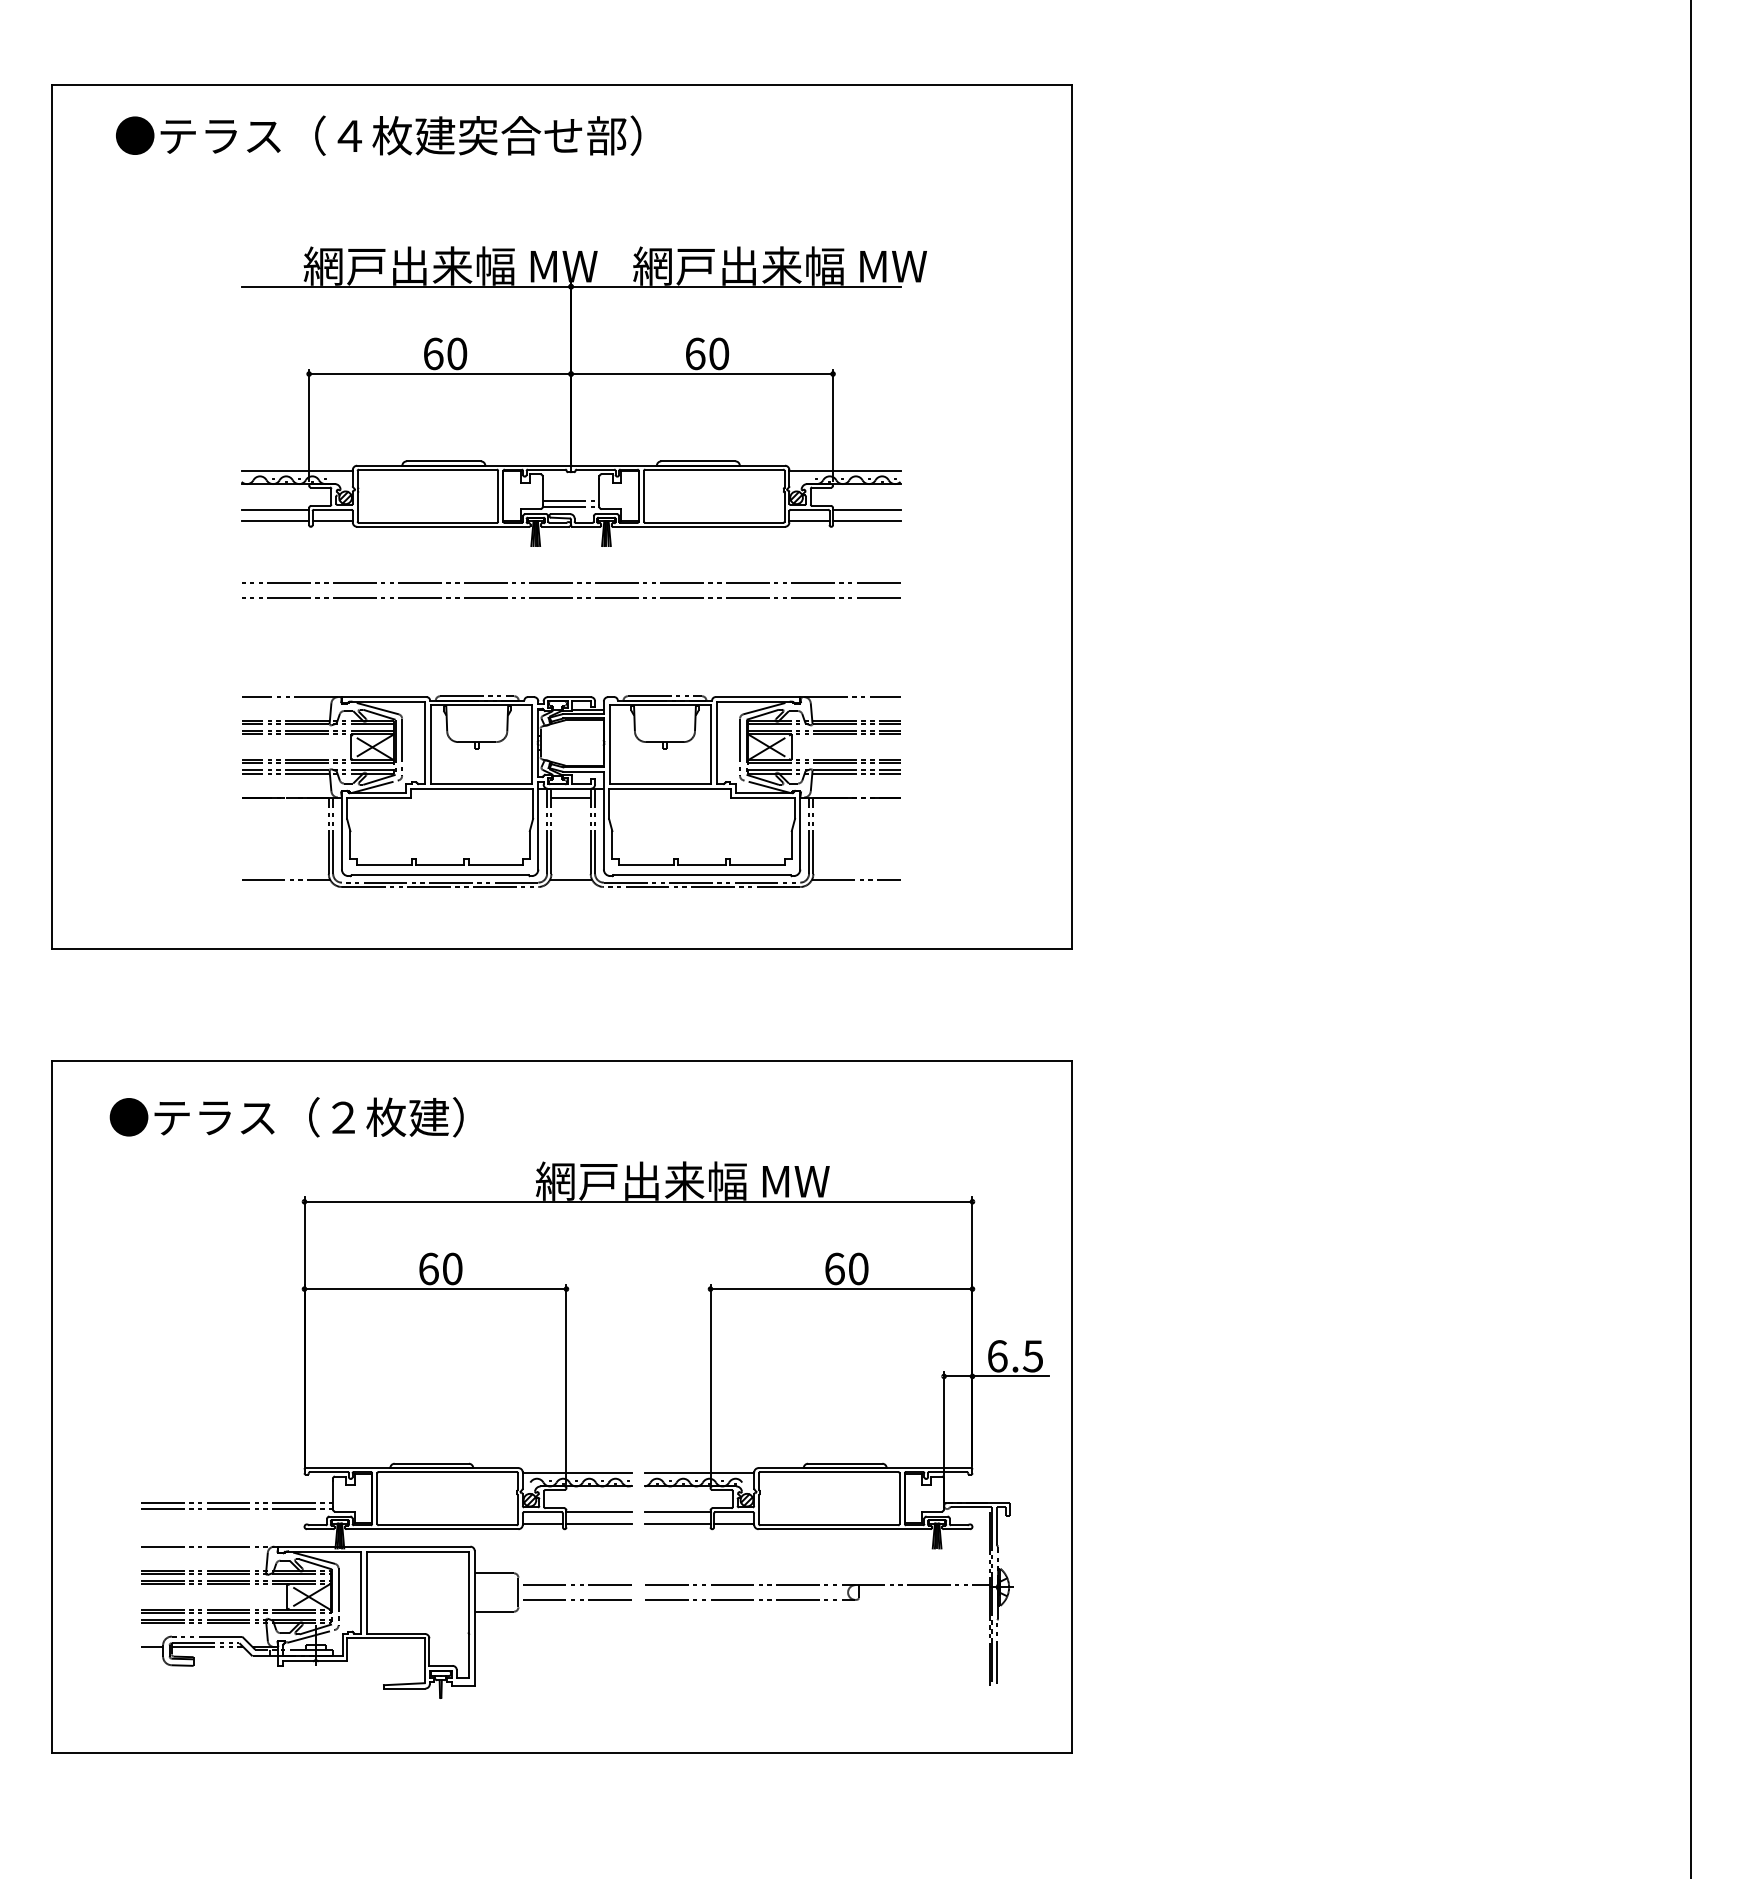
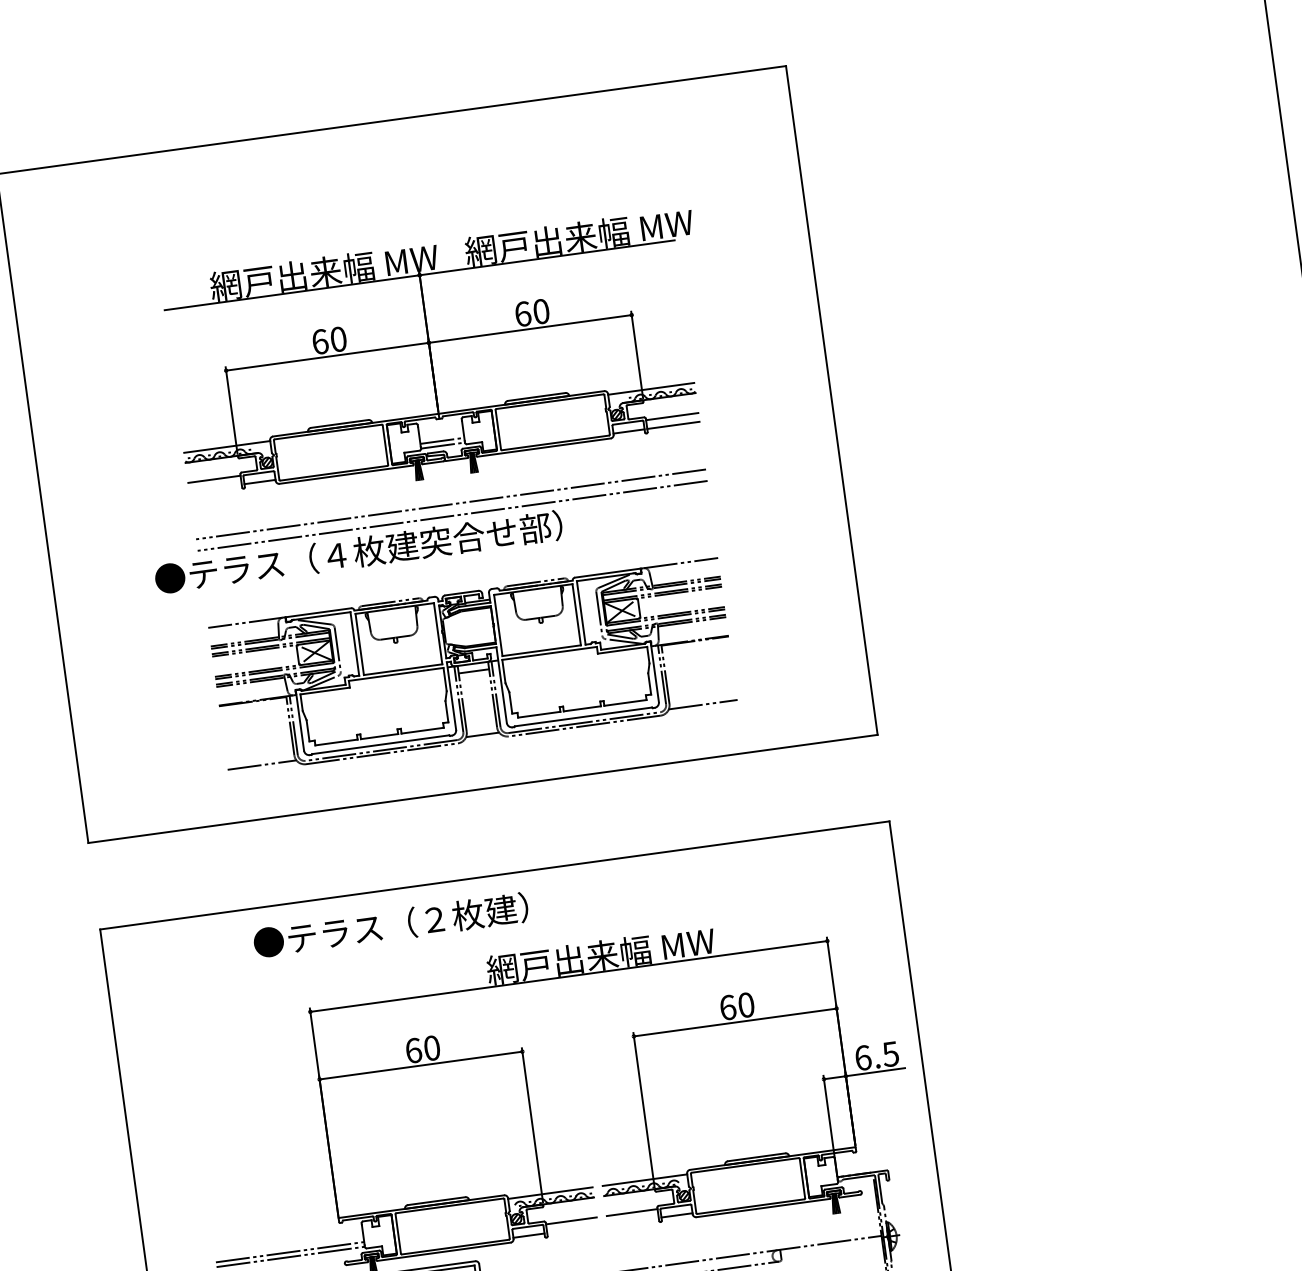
text: (378, 135) -> (358, 552), moved
line: (275, 521) -> (215, 488), removed
text: (286, 1117) -> (390, 925), moved
line: (598, 1523) -> (572, 1229), removed
line: (677, 1523) -> (633, 1221), removed

